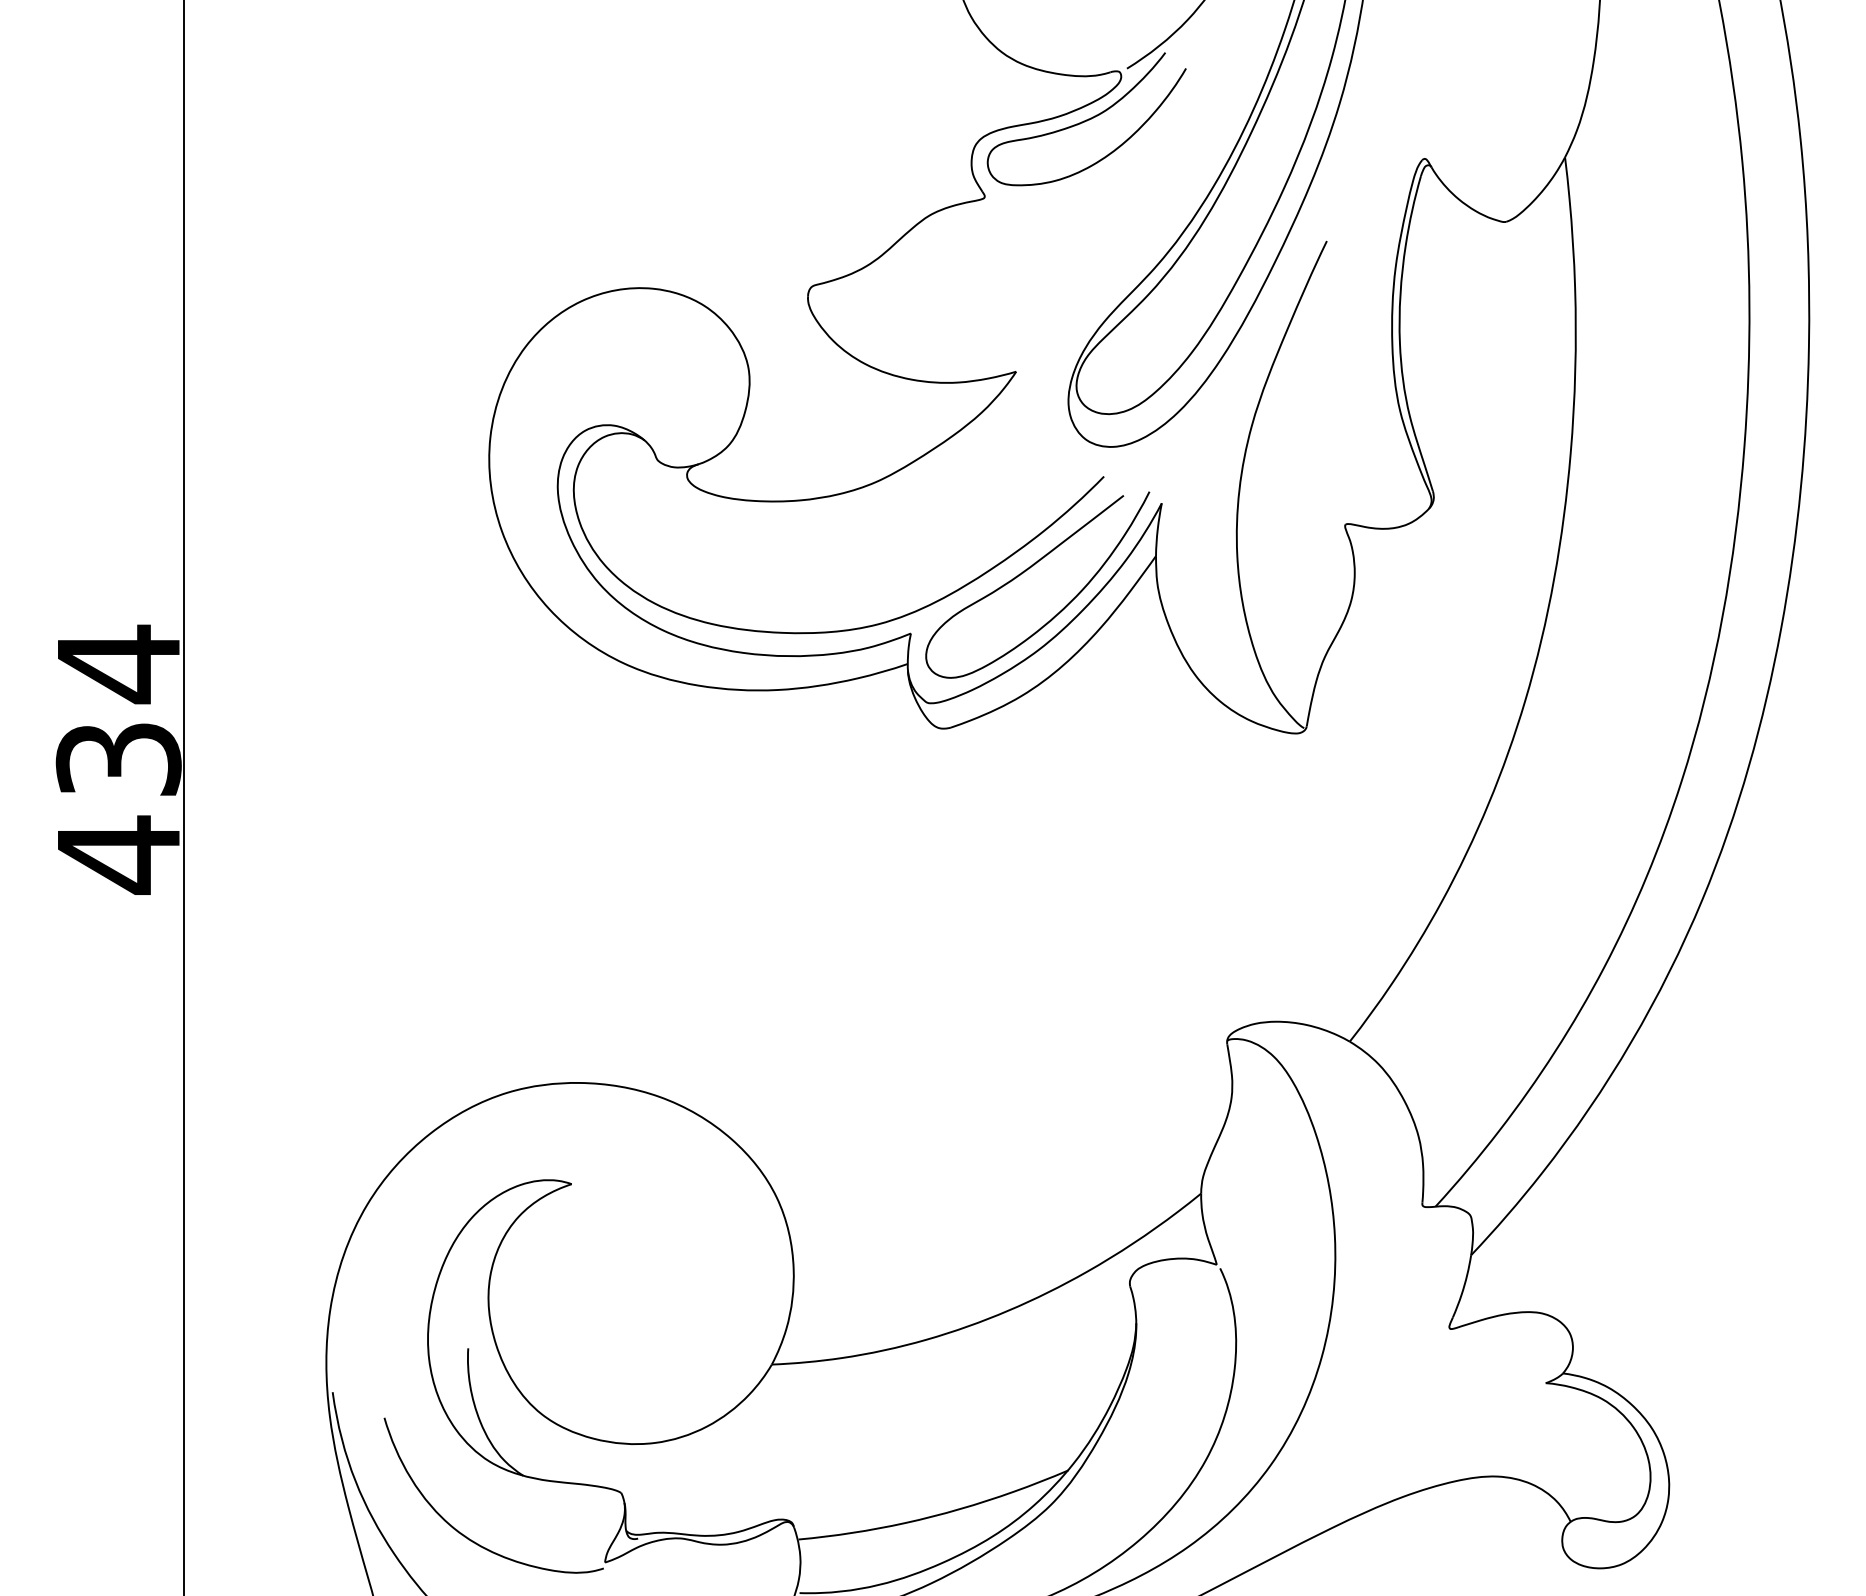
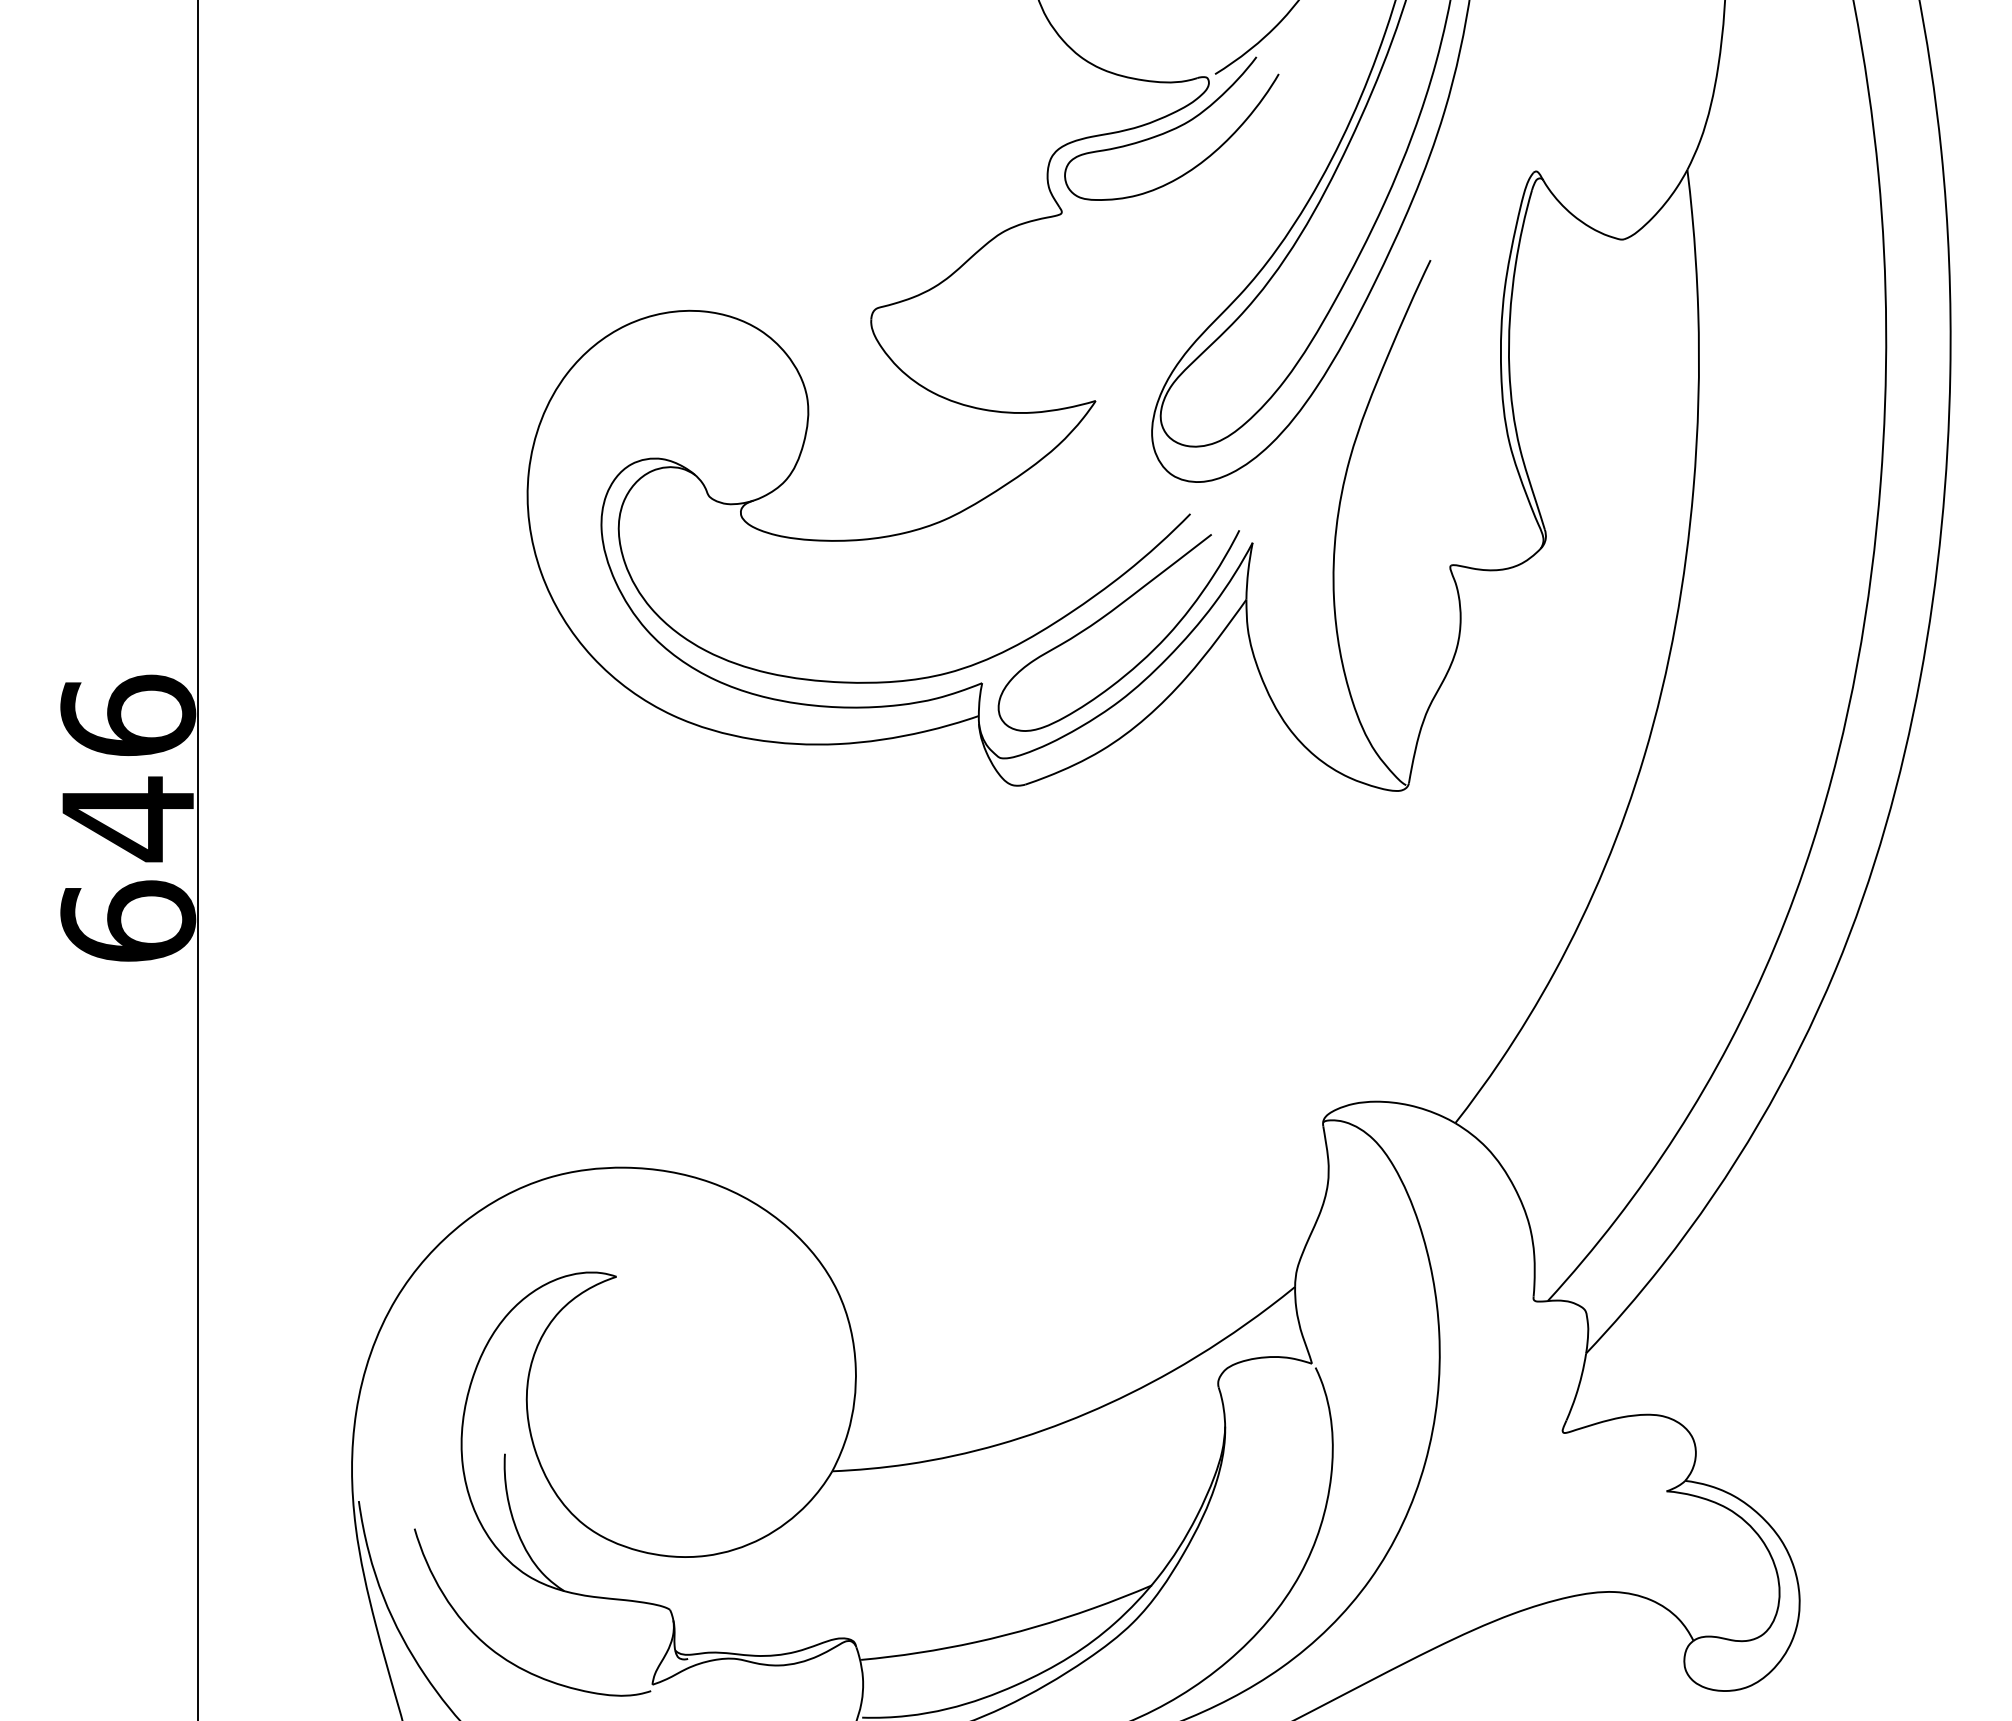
text: (119, 759) -> (128, 819), 434 -> 646

